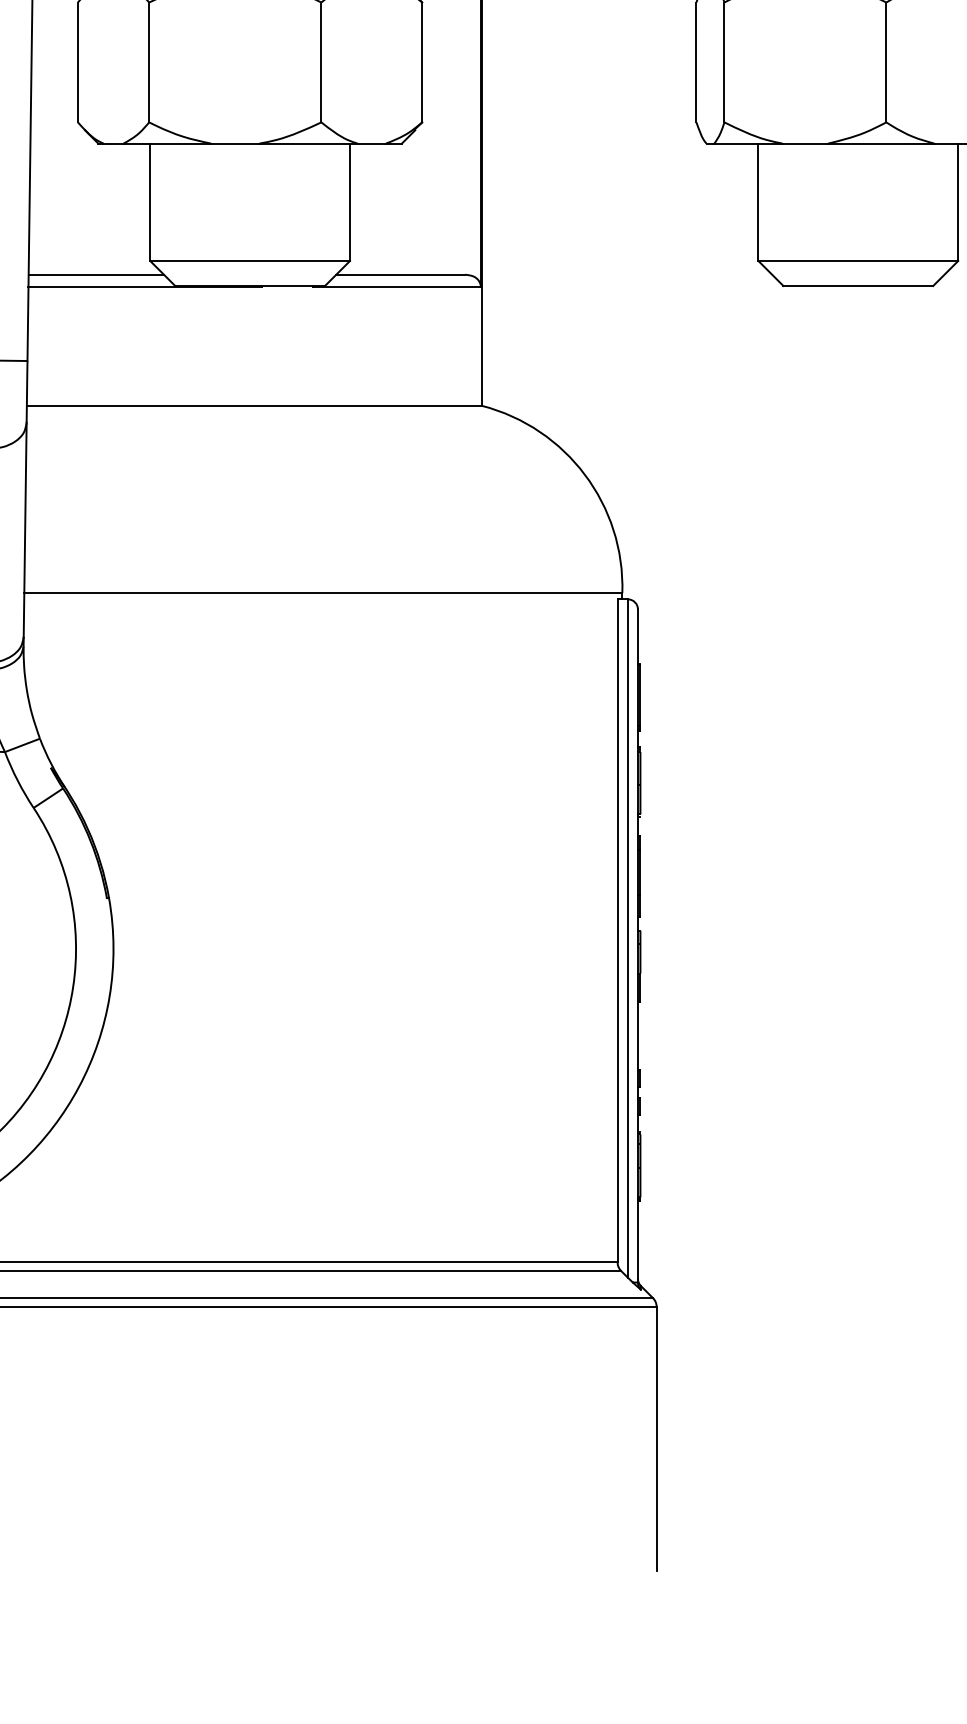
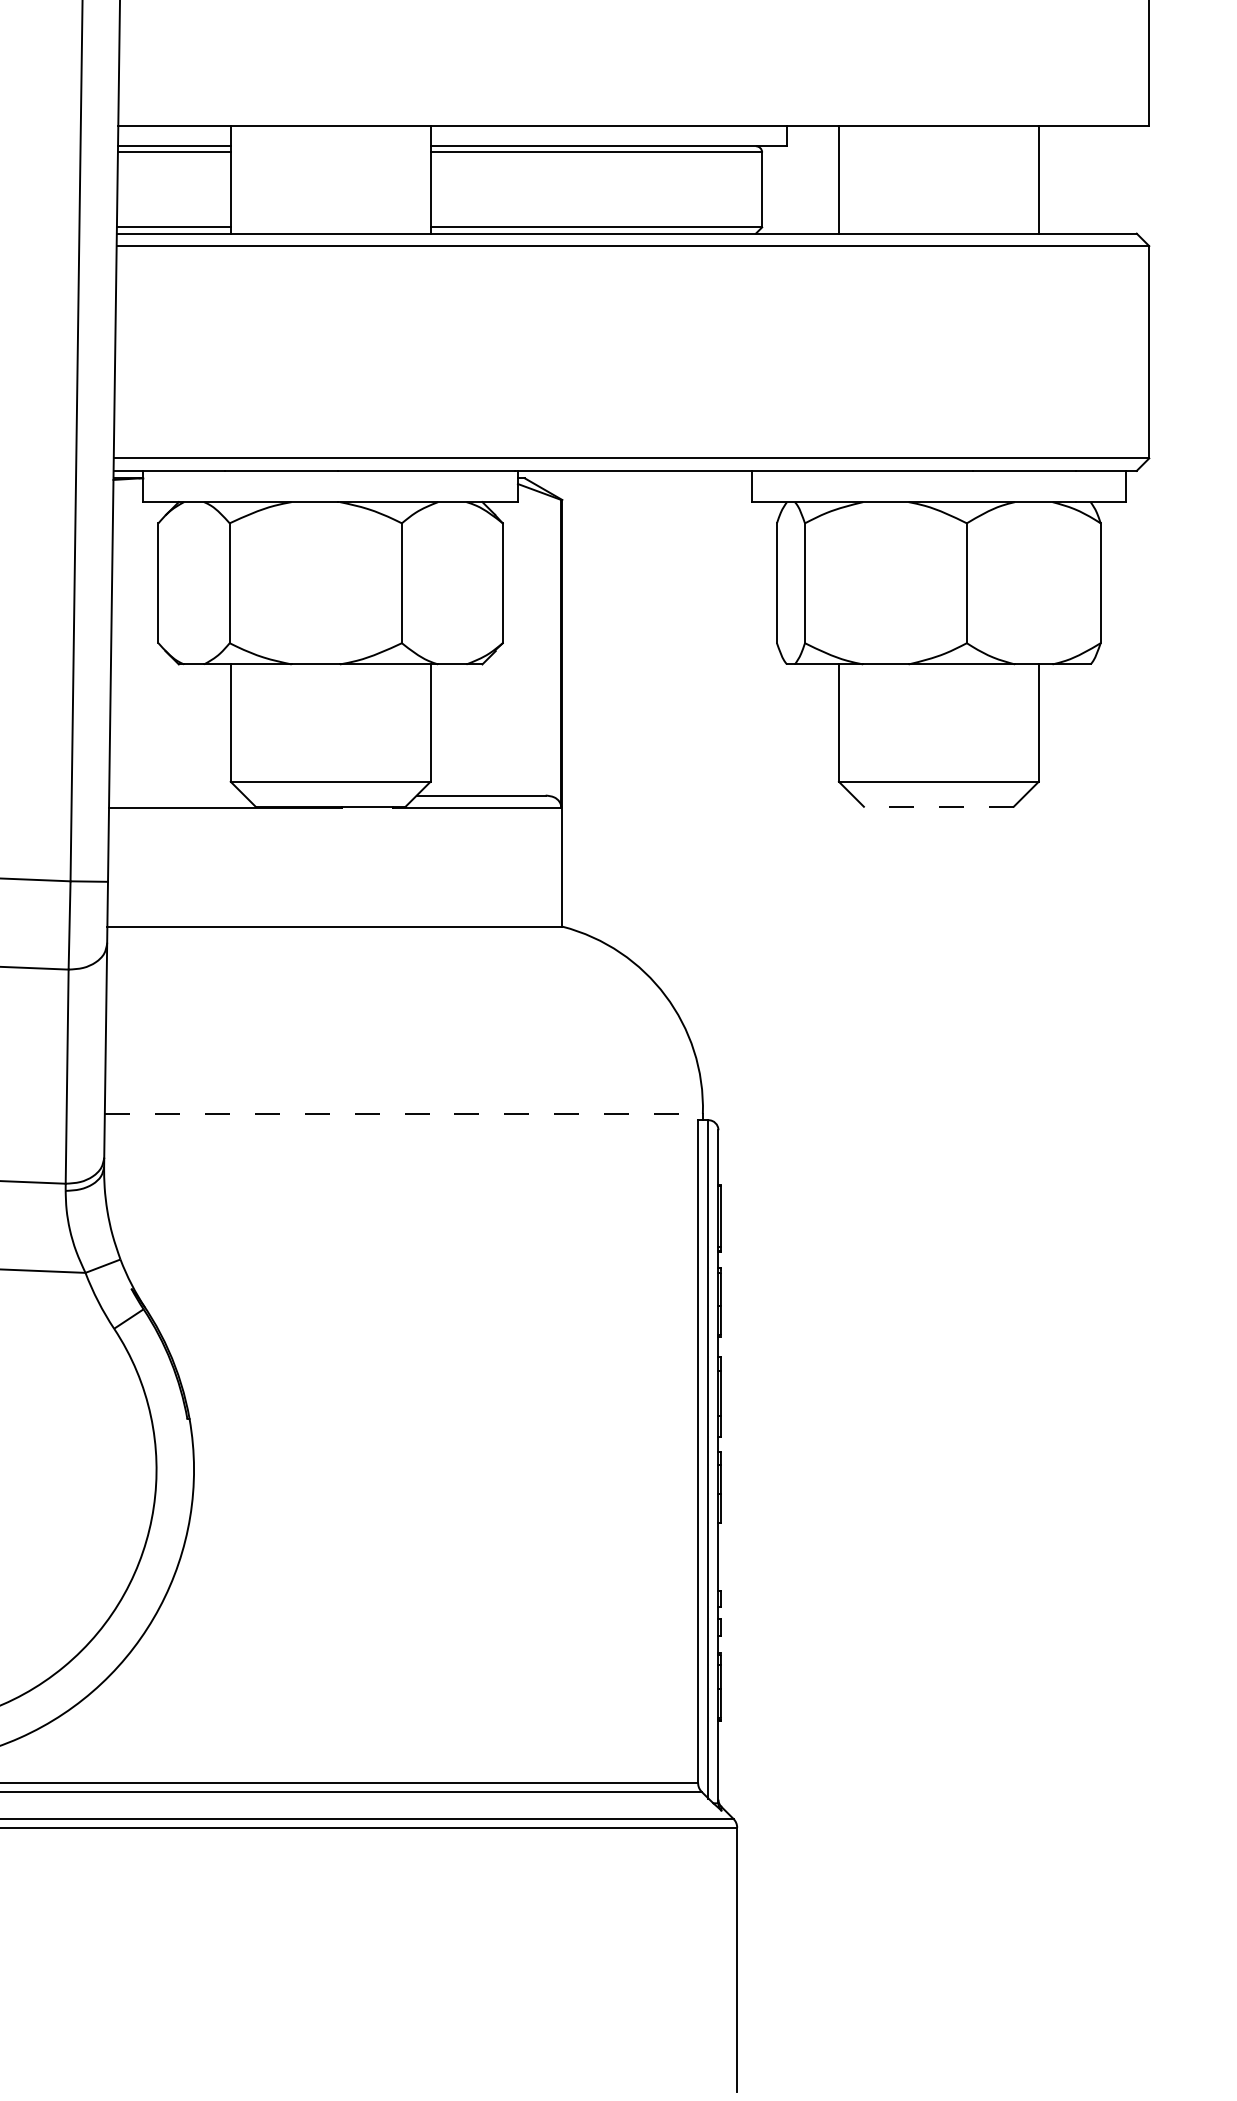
line: (95, 274) -> (176, 795), removed
line: (857, 285) -> (938, 806), solid -> dashed
line: (323, 592) -> (404, 1113), solid -> dashed

